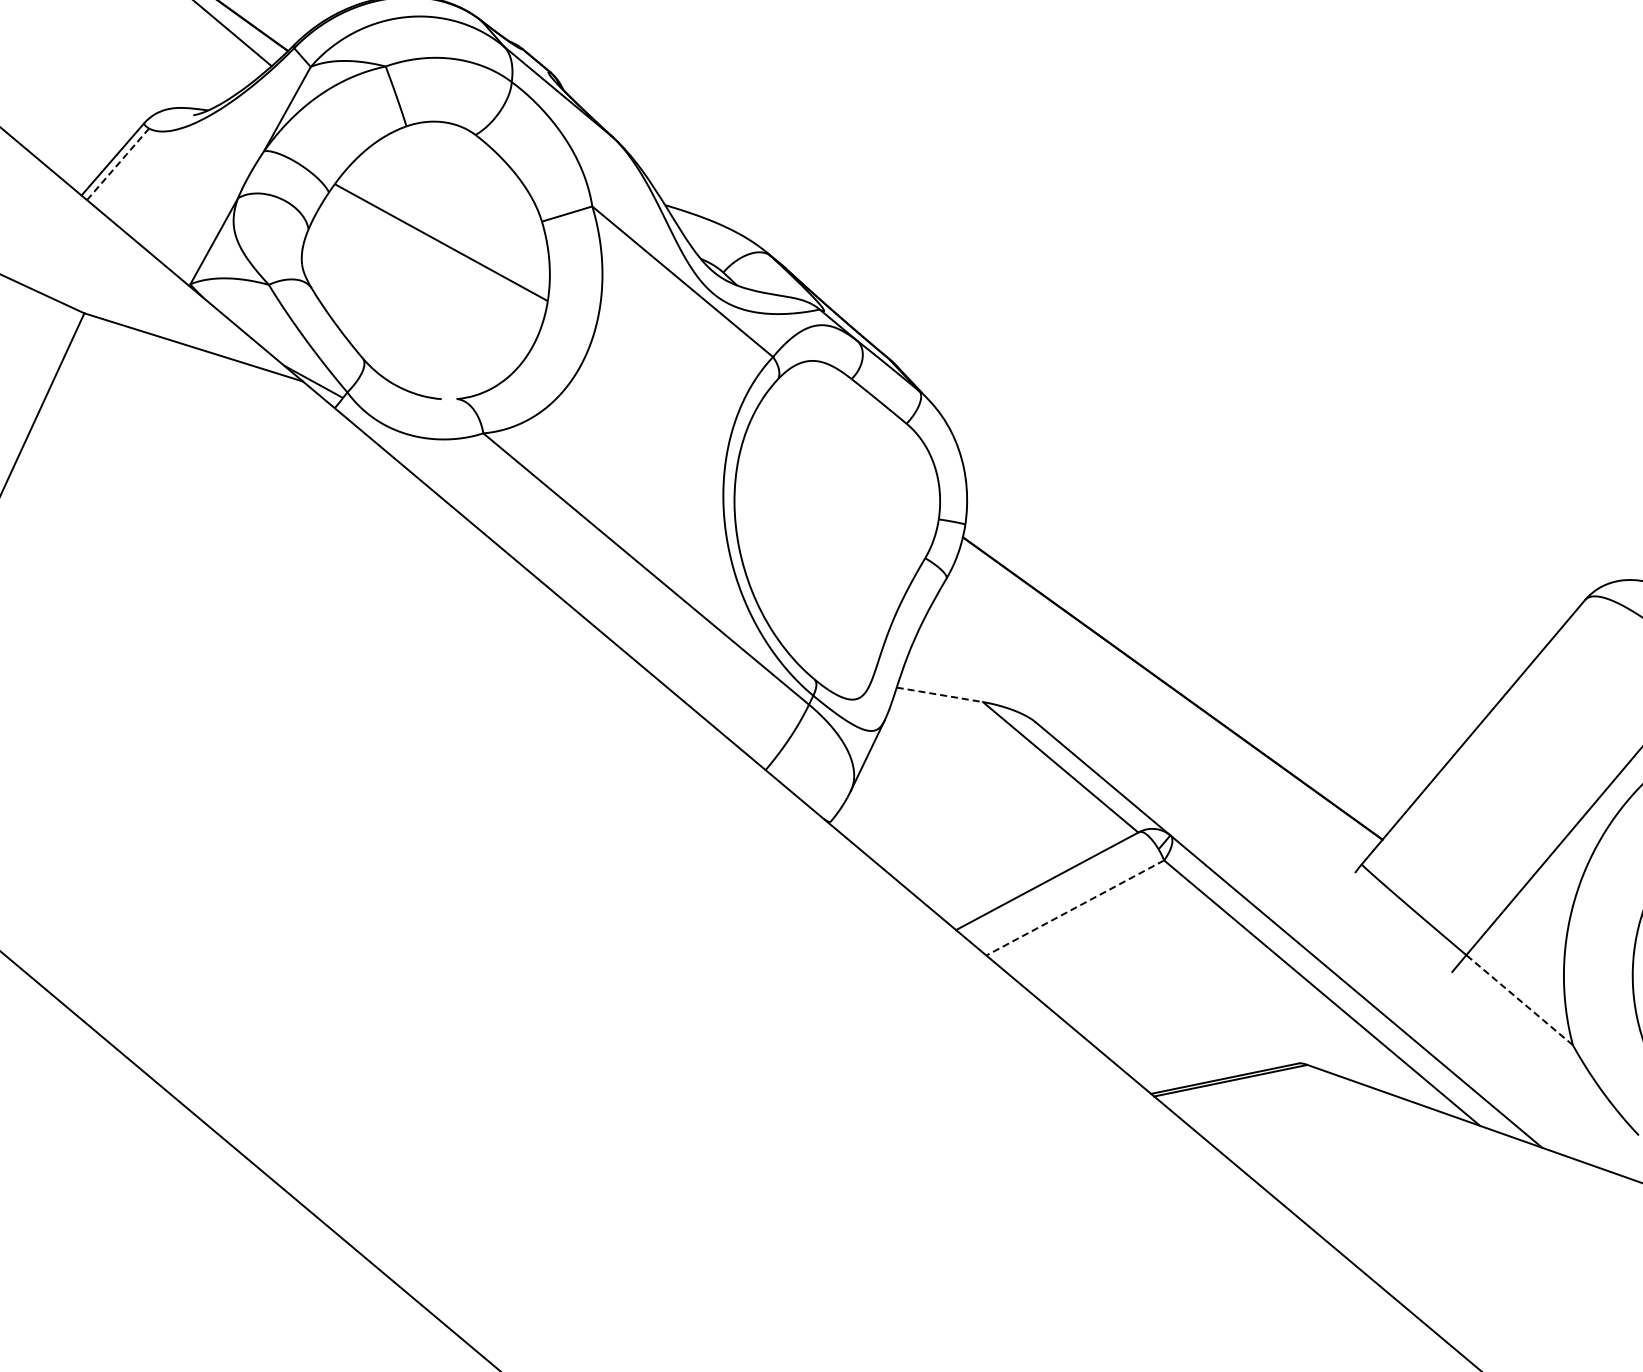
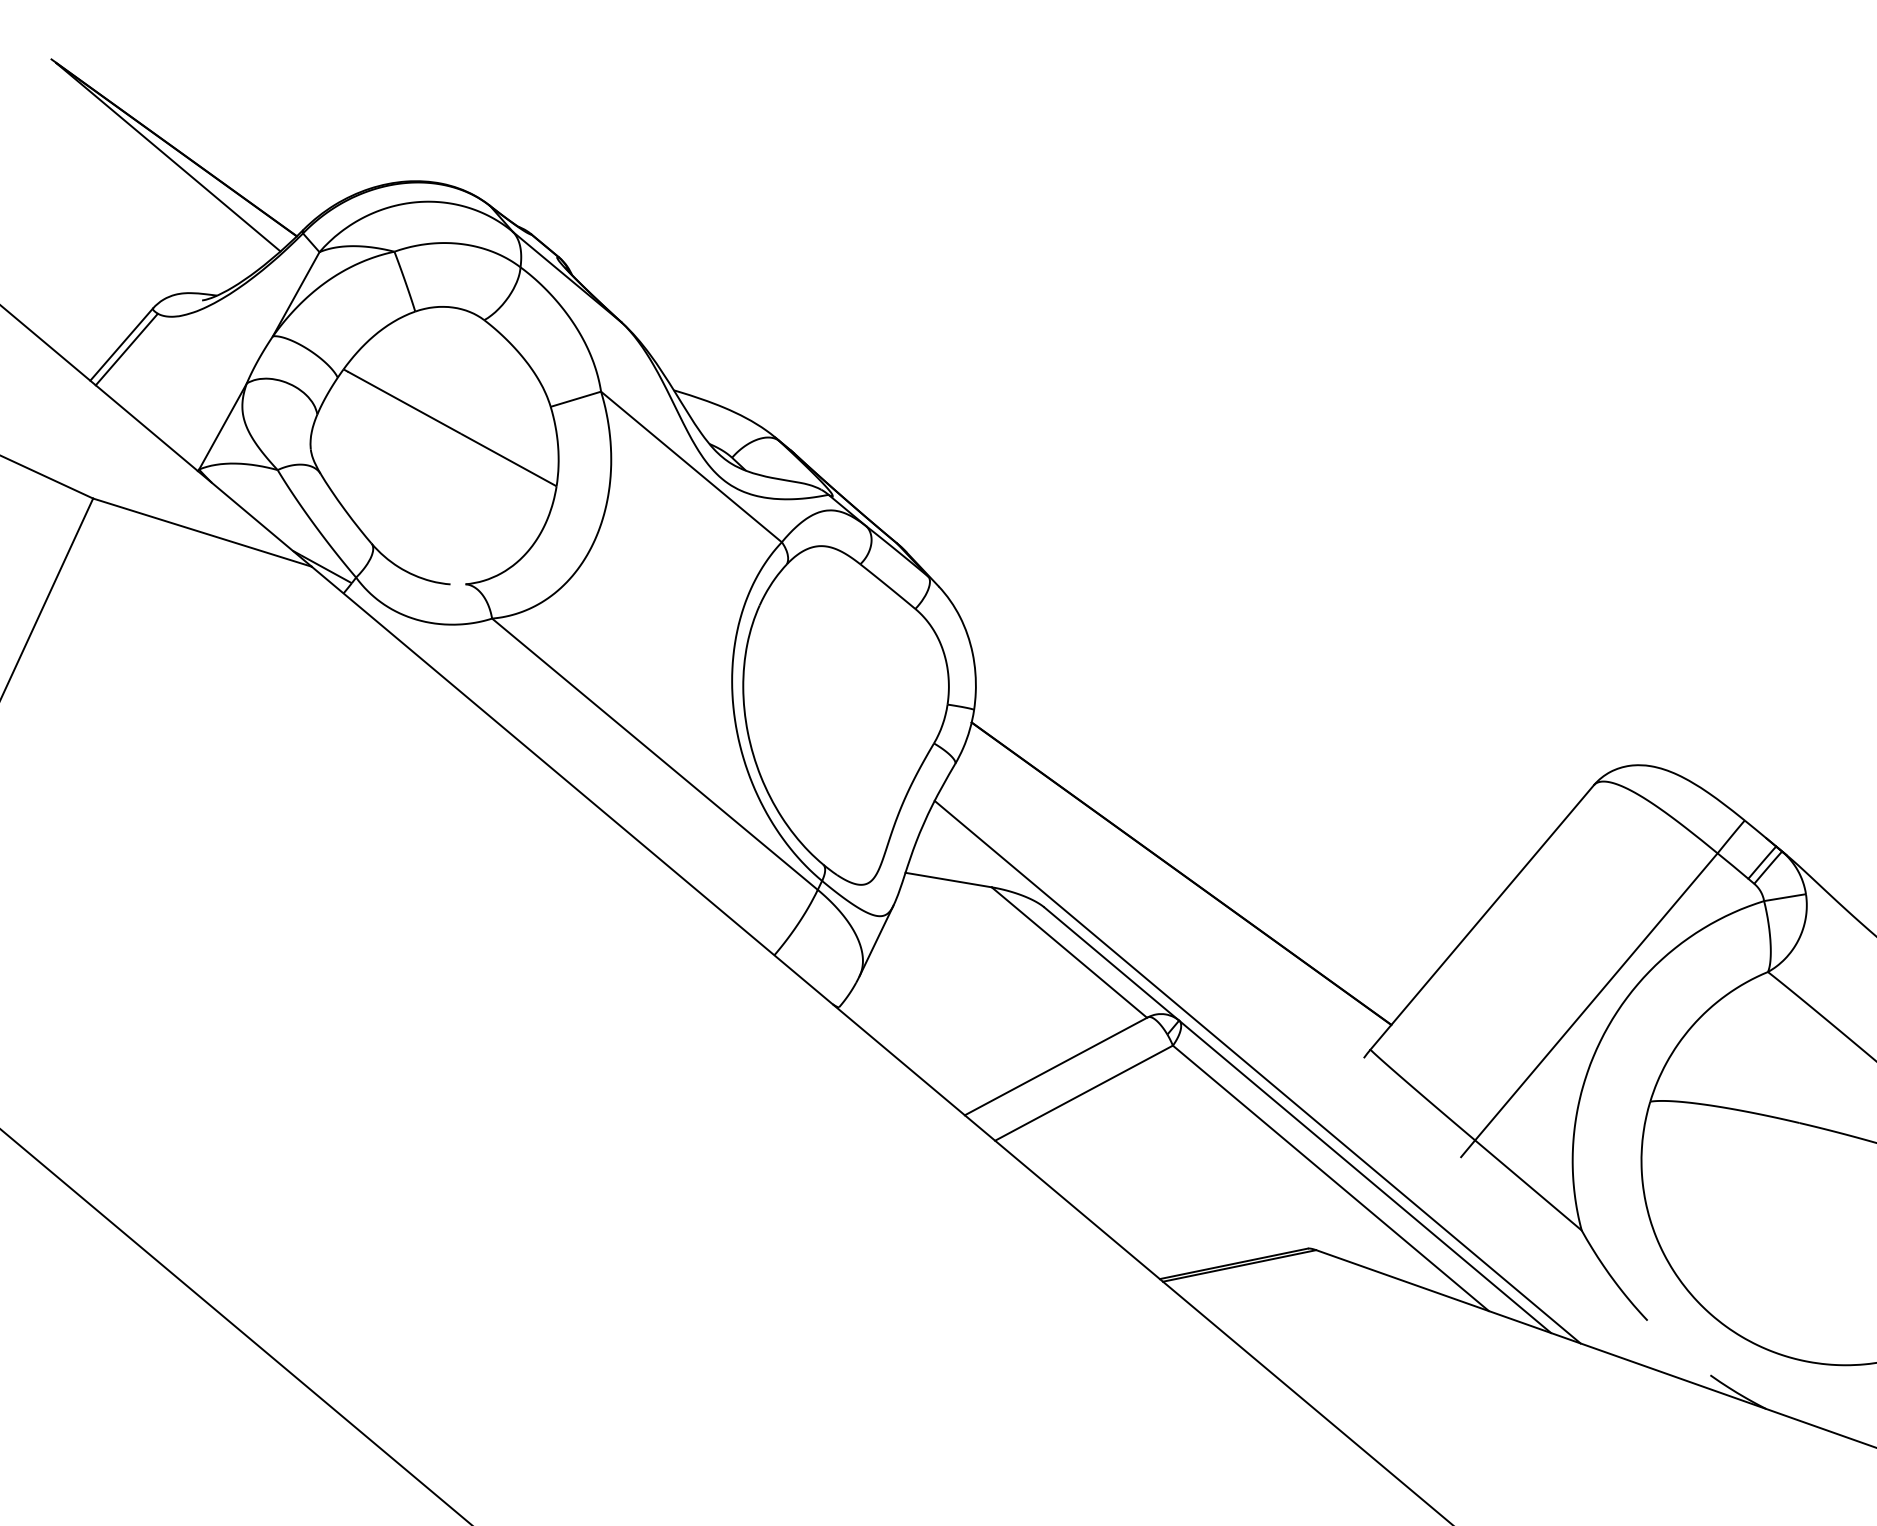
line: (118, 164) -> (127, 349), dashed -> solid
line: (939, 695) -> (948, 880), dashed -> solid
line: (1248, 886) -> (1257, 1071), added
line: (1075, 908) -> (1084, 1093), dashed -> solid
line: (1519, 1000) -> (1528, 1185), dashed -> solid

